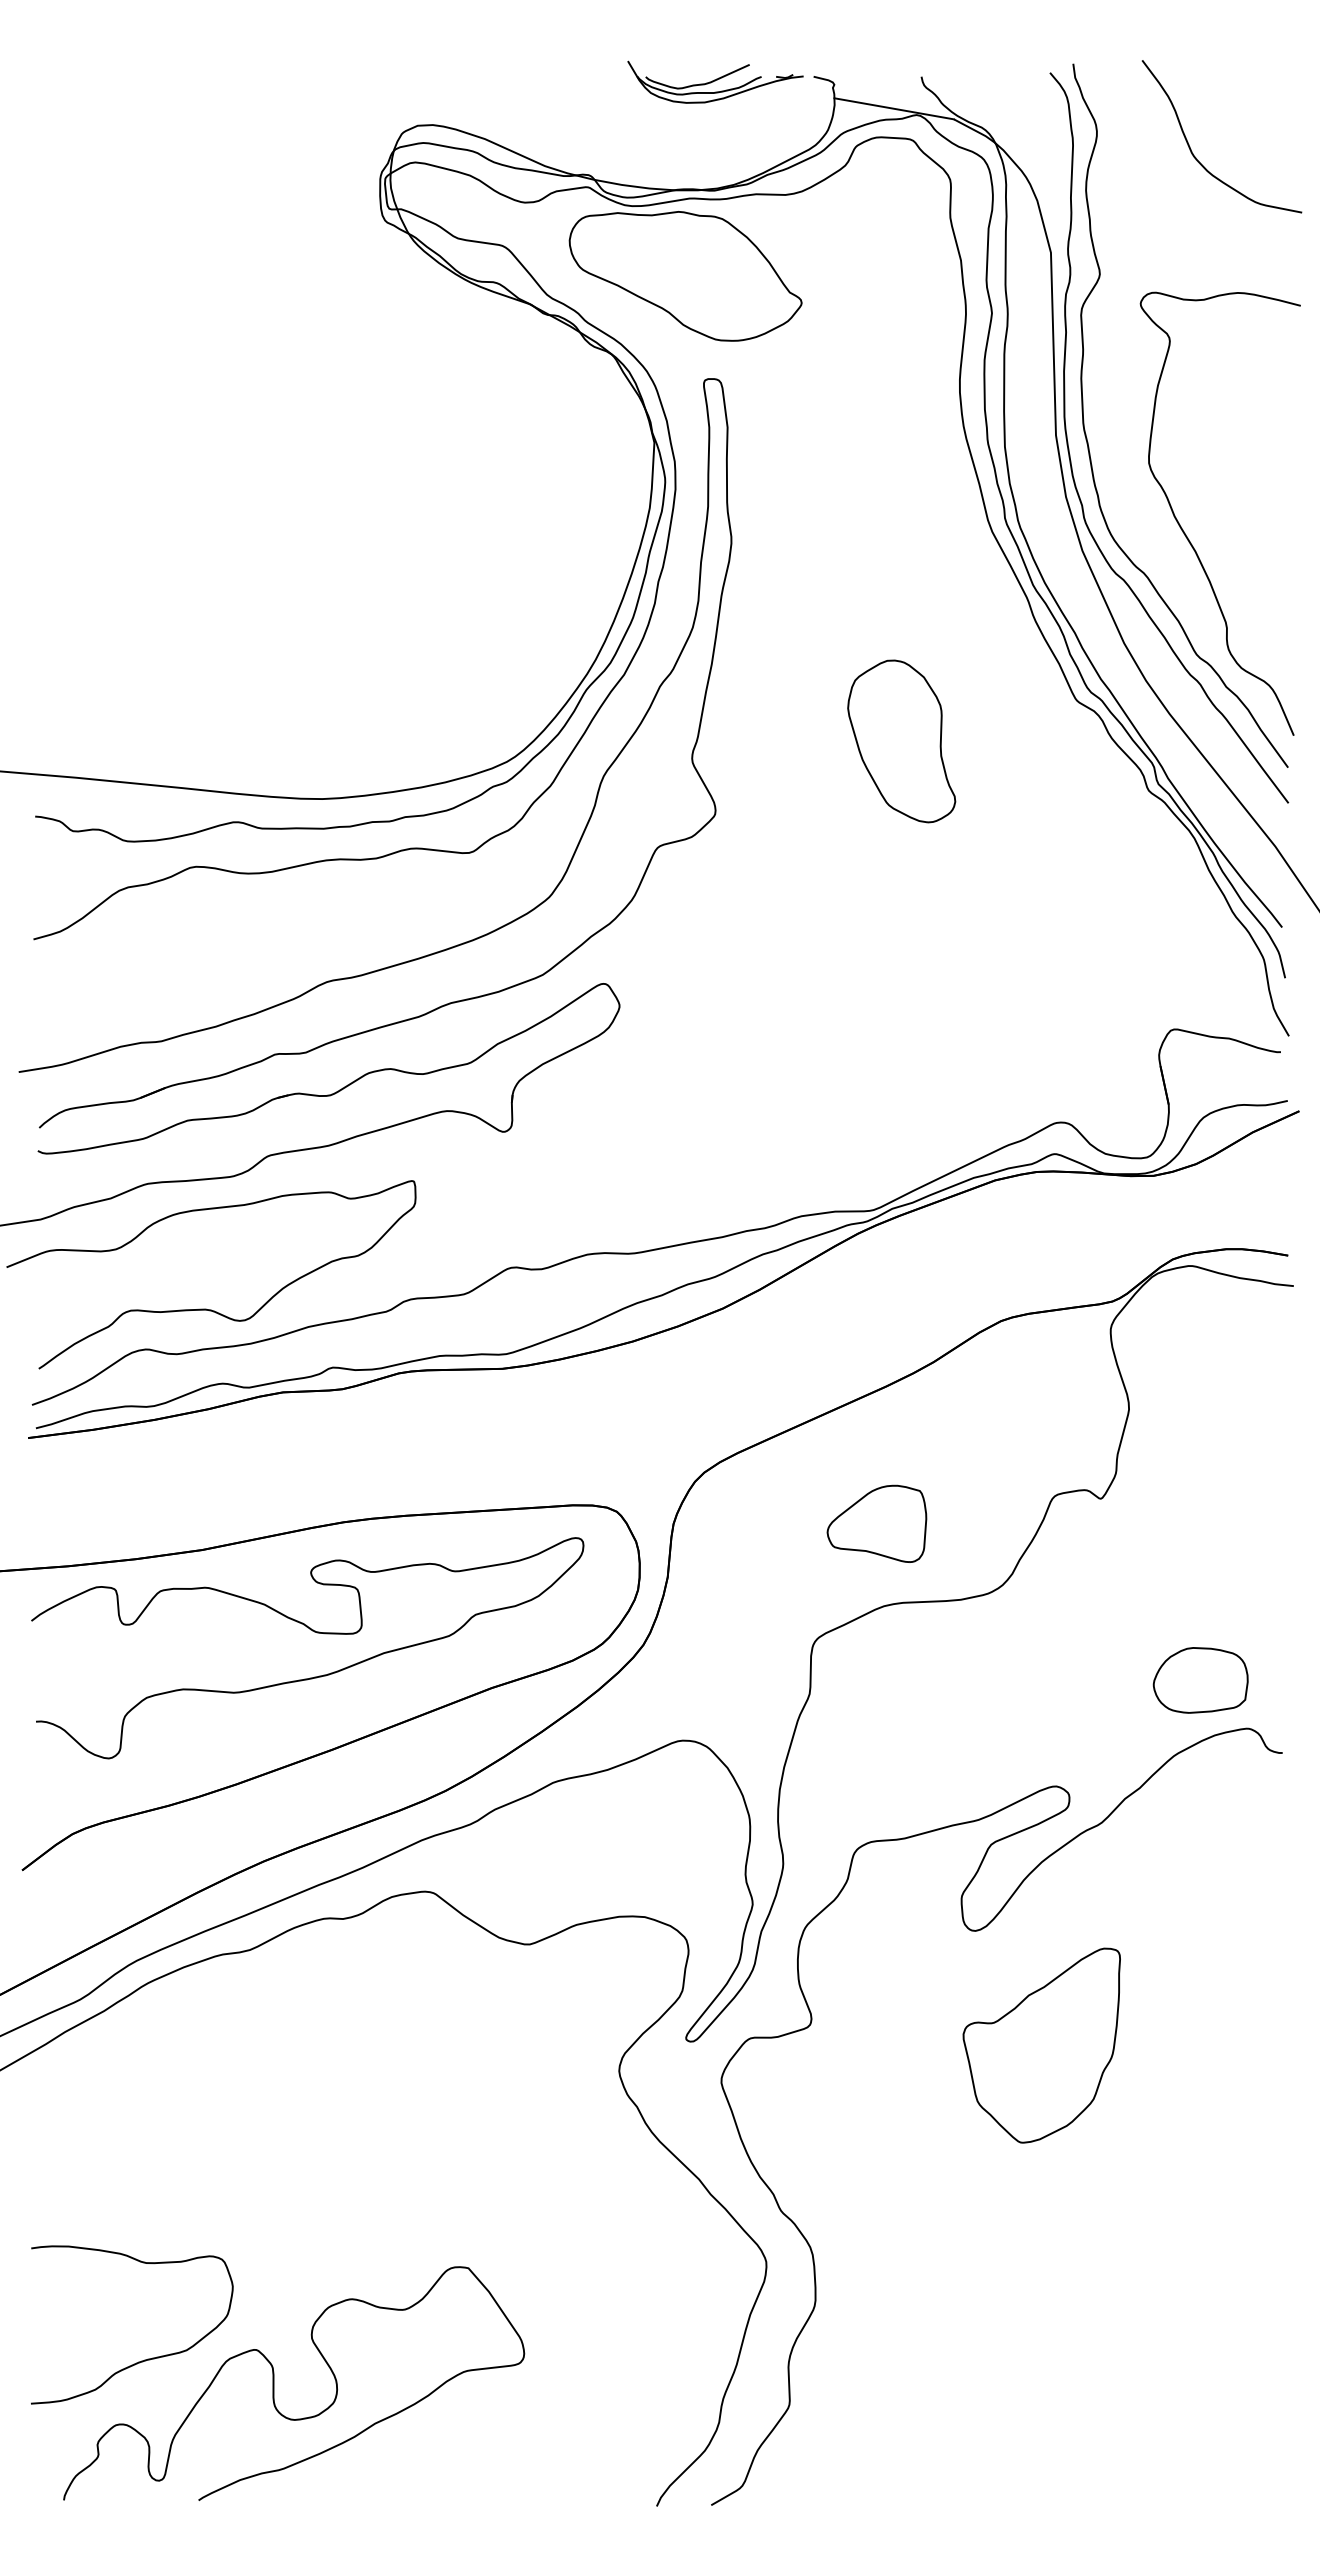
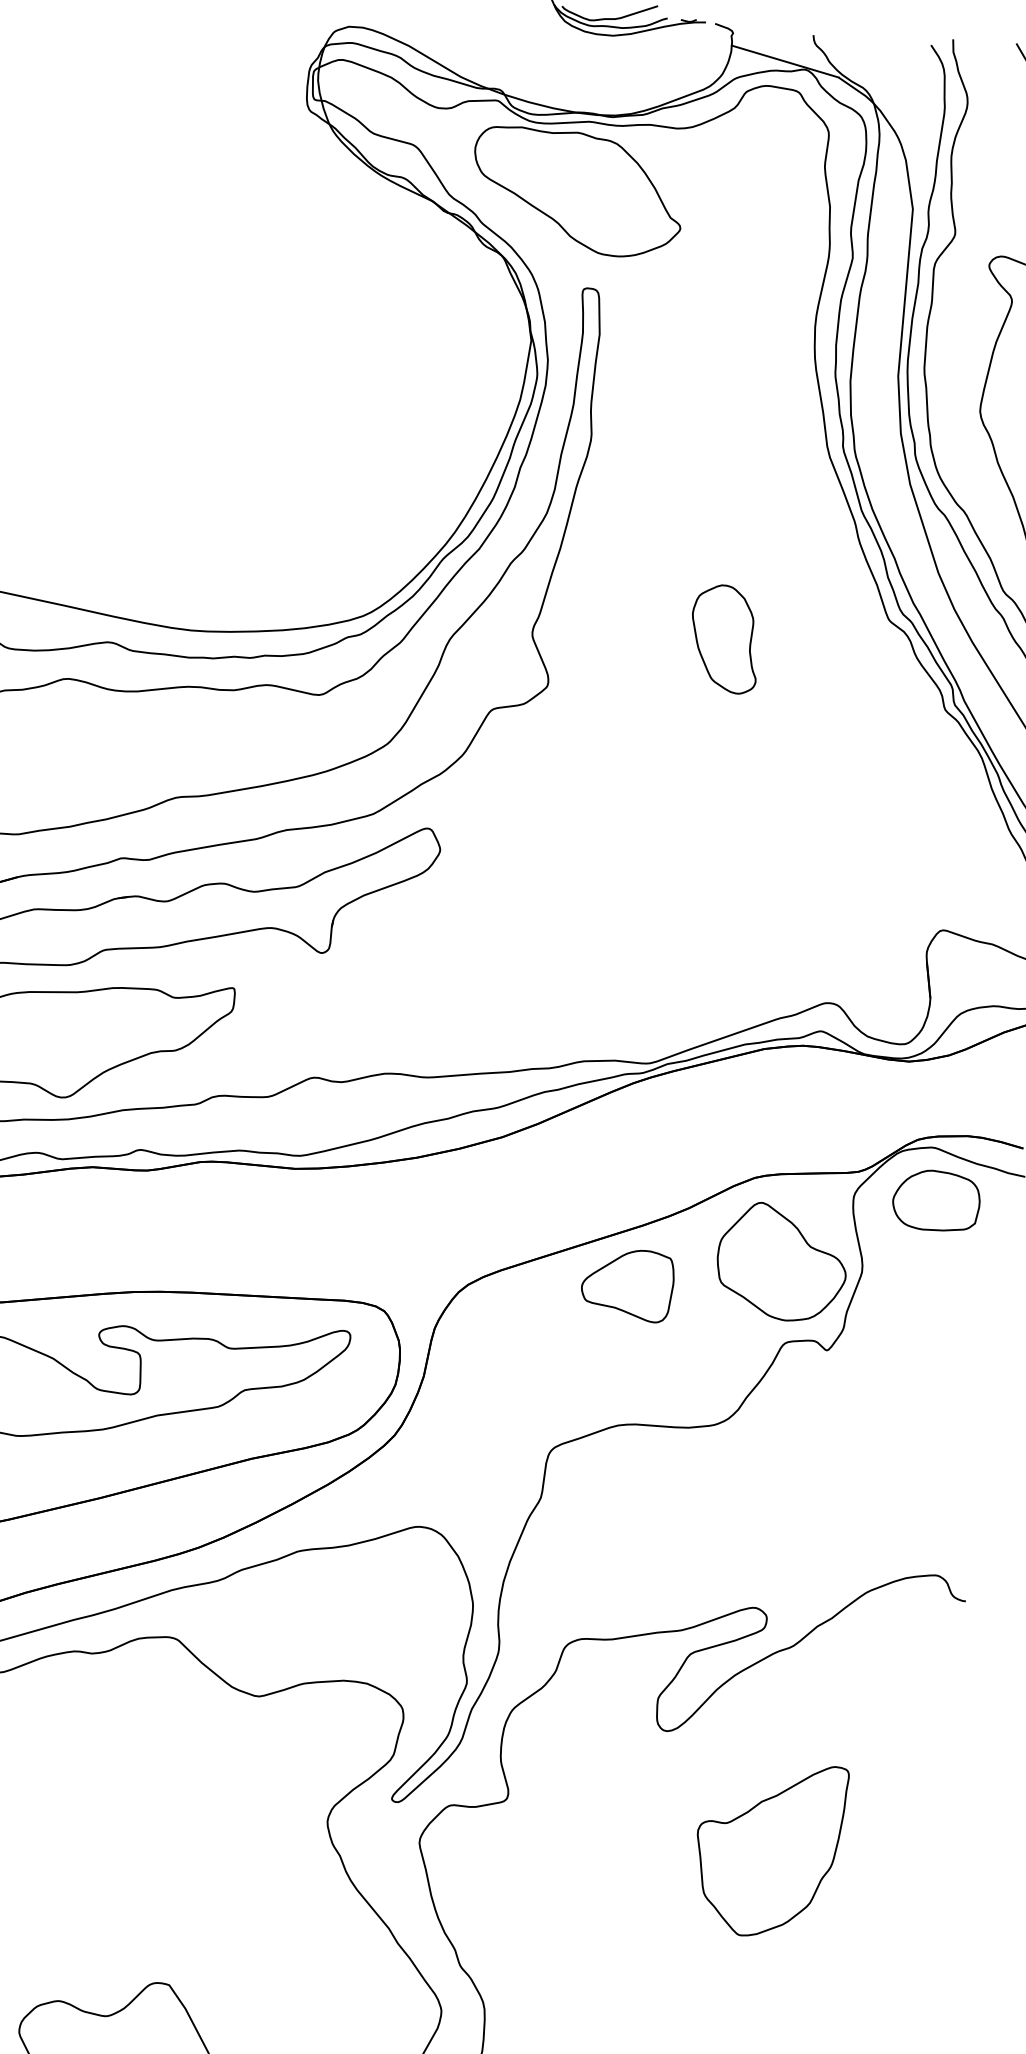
part: (901, 740) -> (725, 638), size x0.71
part: (1041, 1409) -> (782, 1262), added
part: (876, 1523) -> (627, 1283), moved
part: (1200, 1680) -> (936, 1201), moved
part: (1041, 2045) -> (768, 1848), moved

